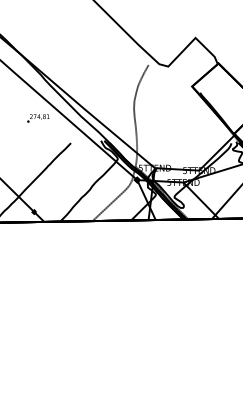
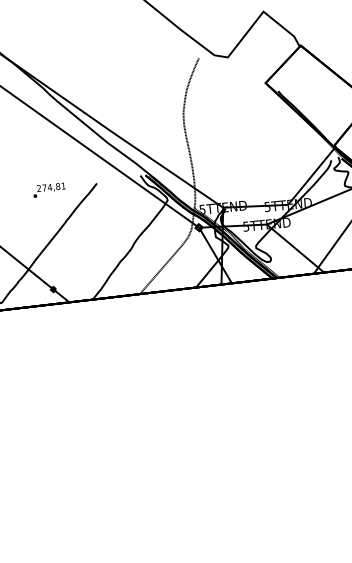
text: (38, 118) -> (49, 190), moved

